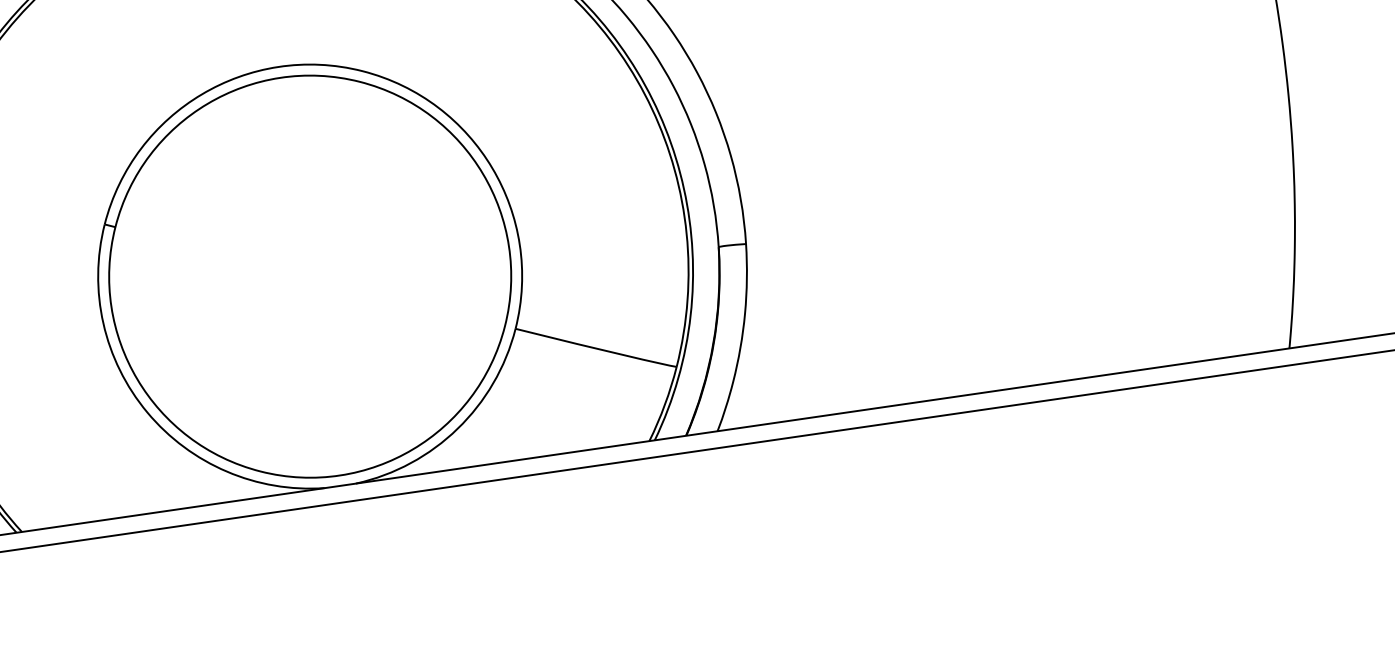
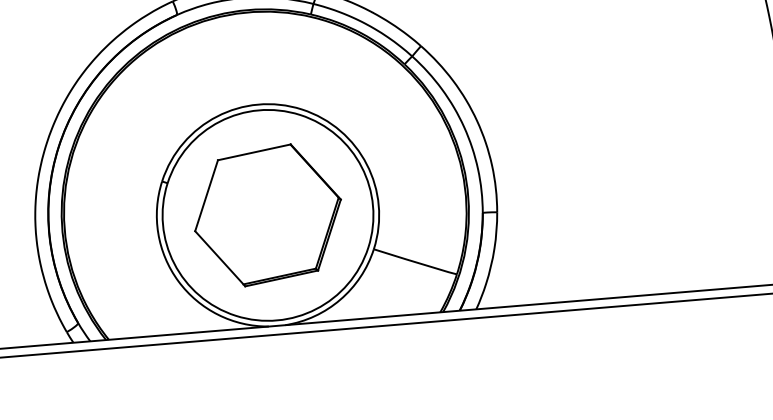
part: (309, 276) -> (267, 215), added

